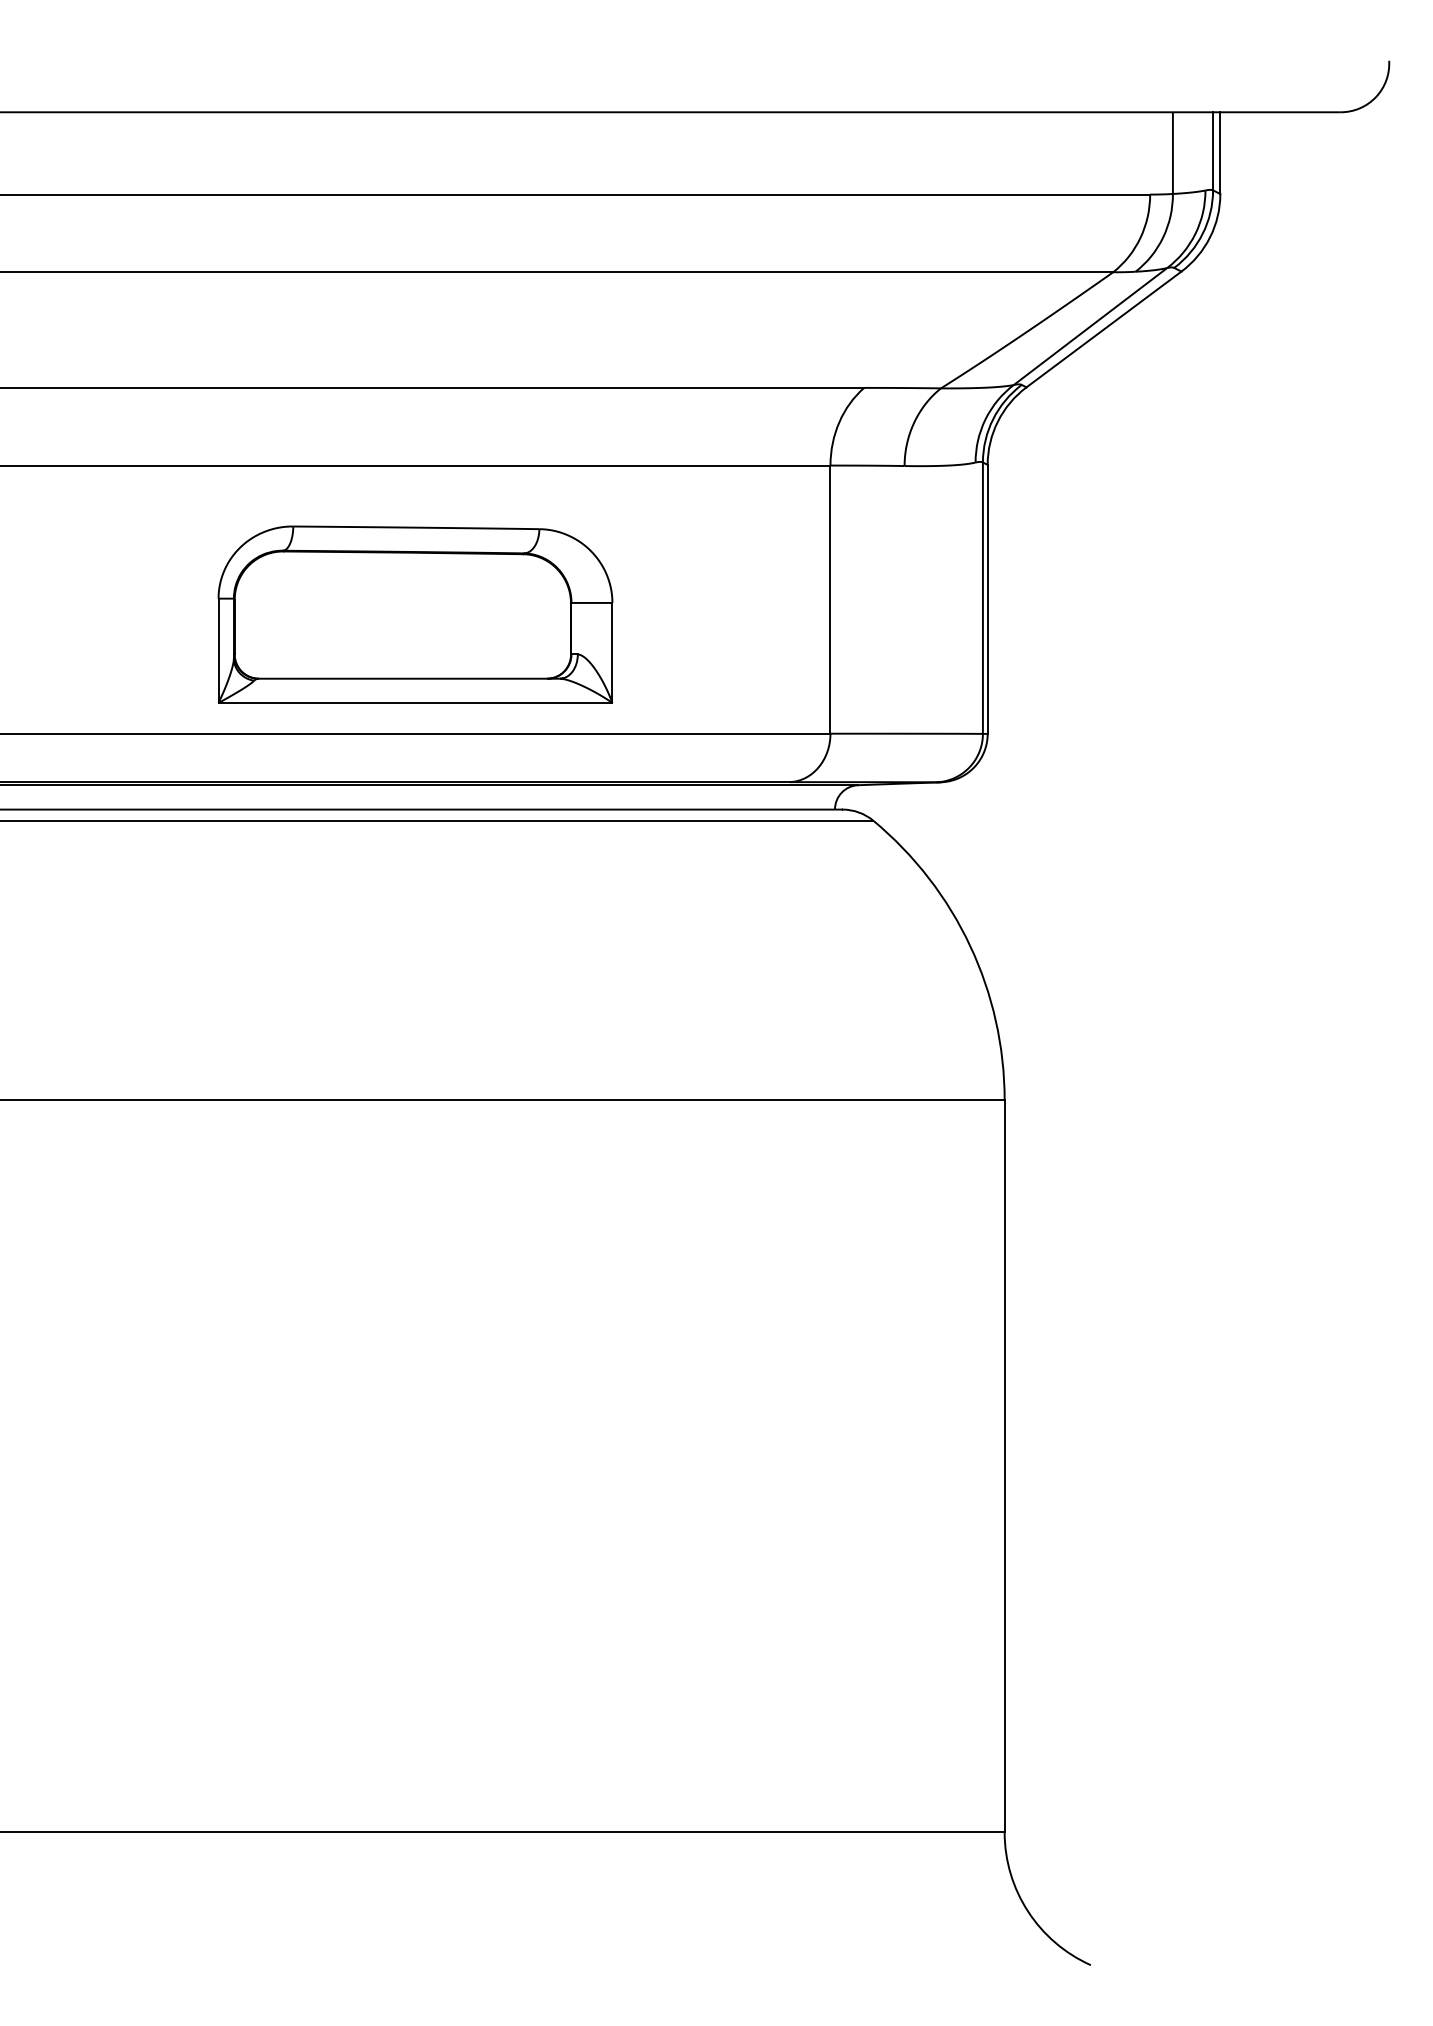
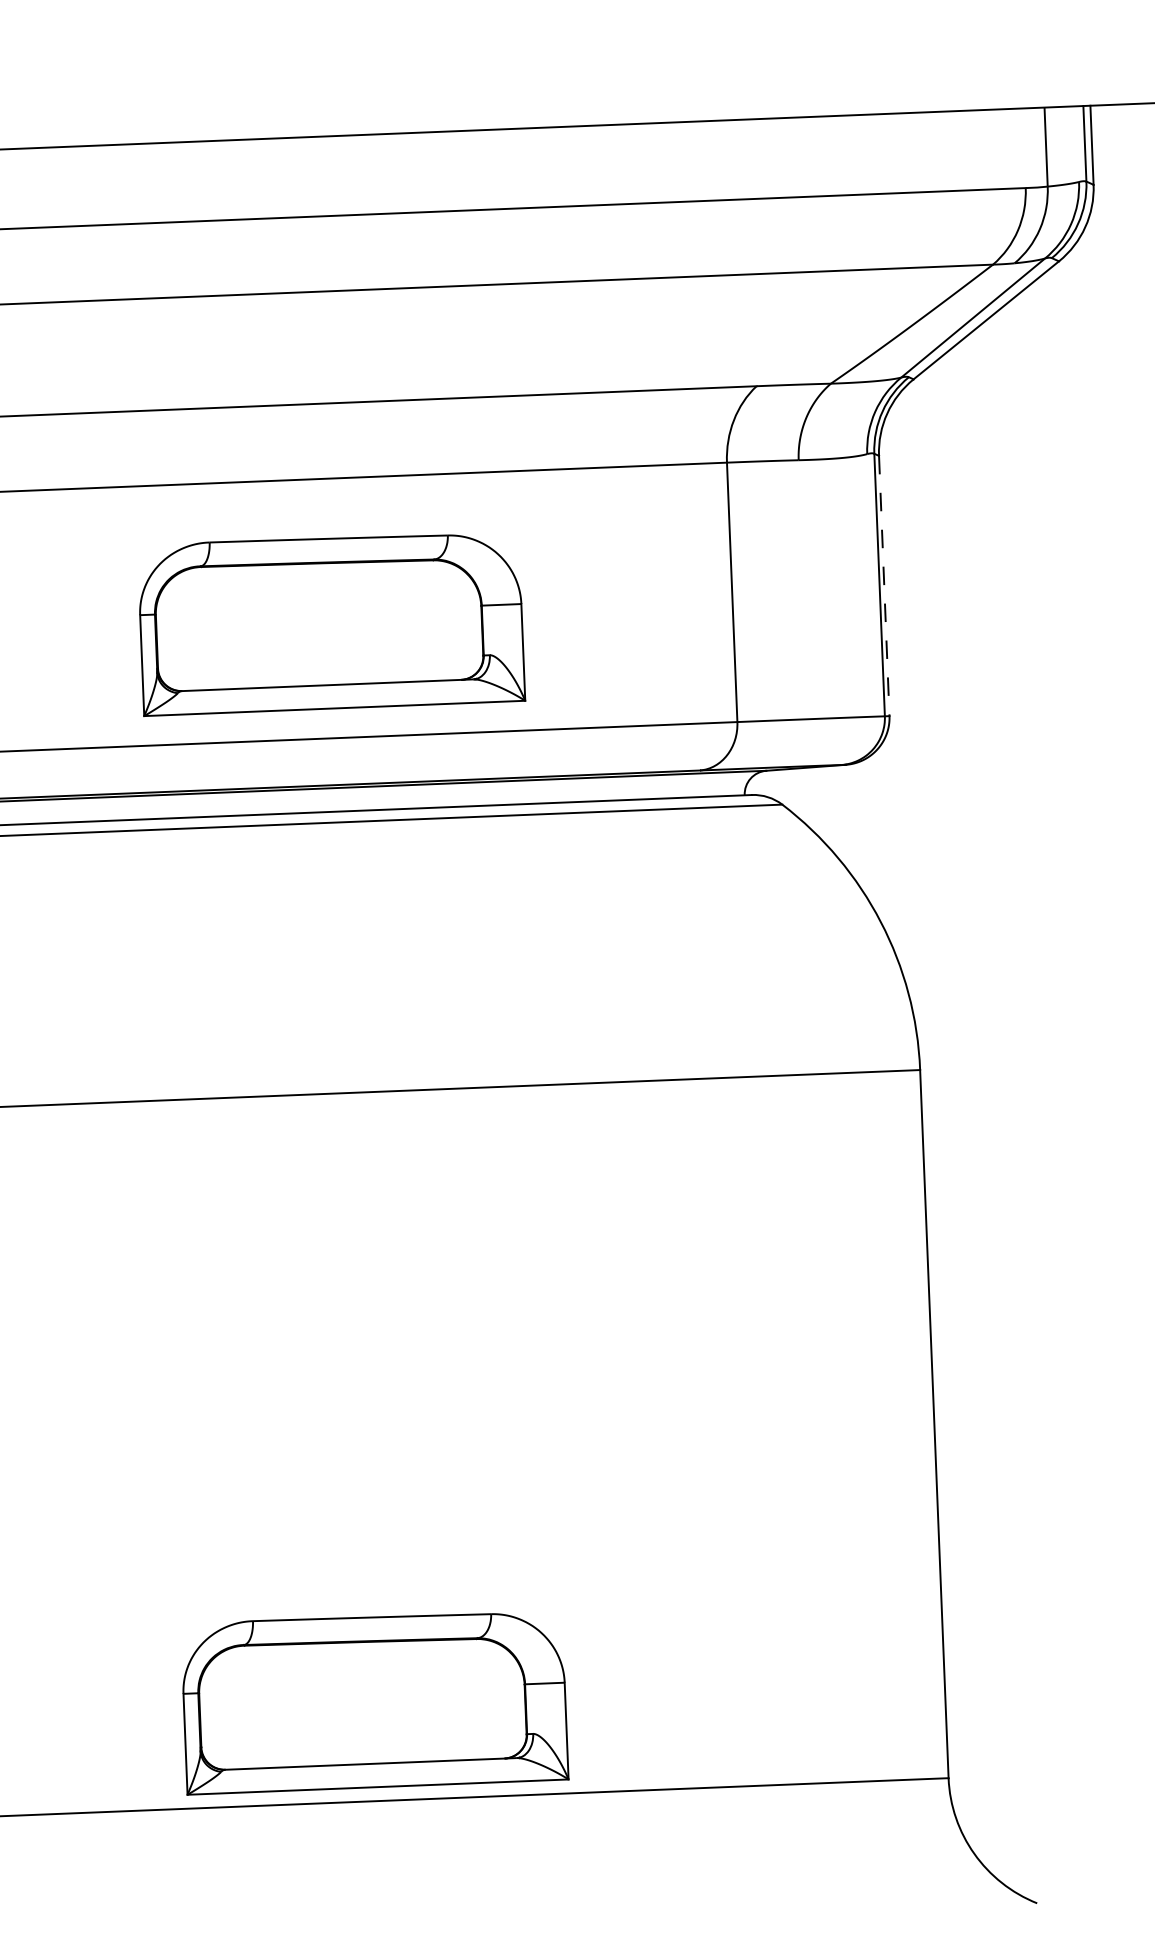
line: (987, 599) -> (884, 586), solid -> dashed
part: (415, 1729) -> (374, 1701), added

